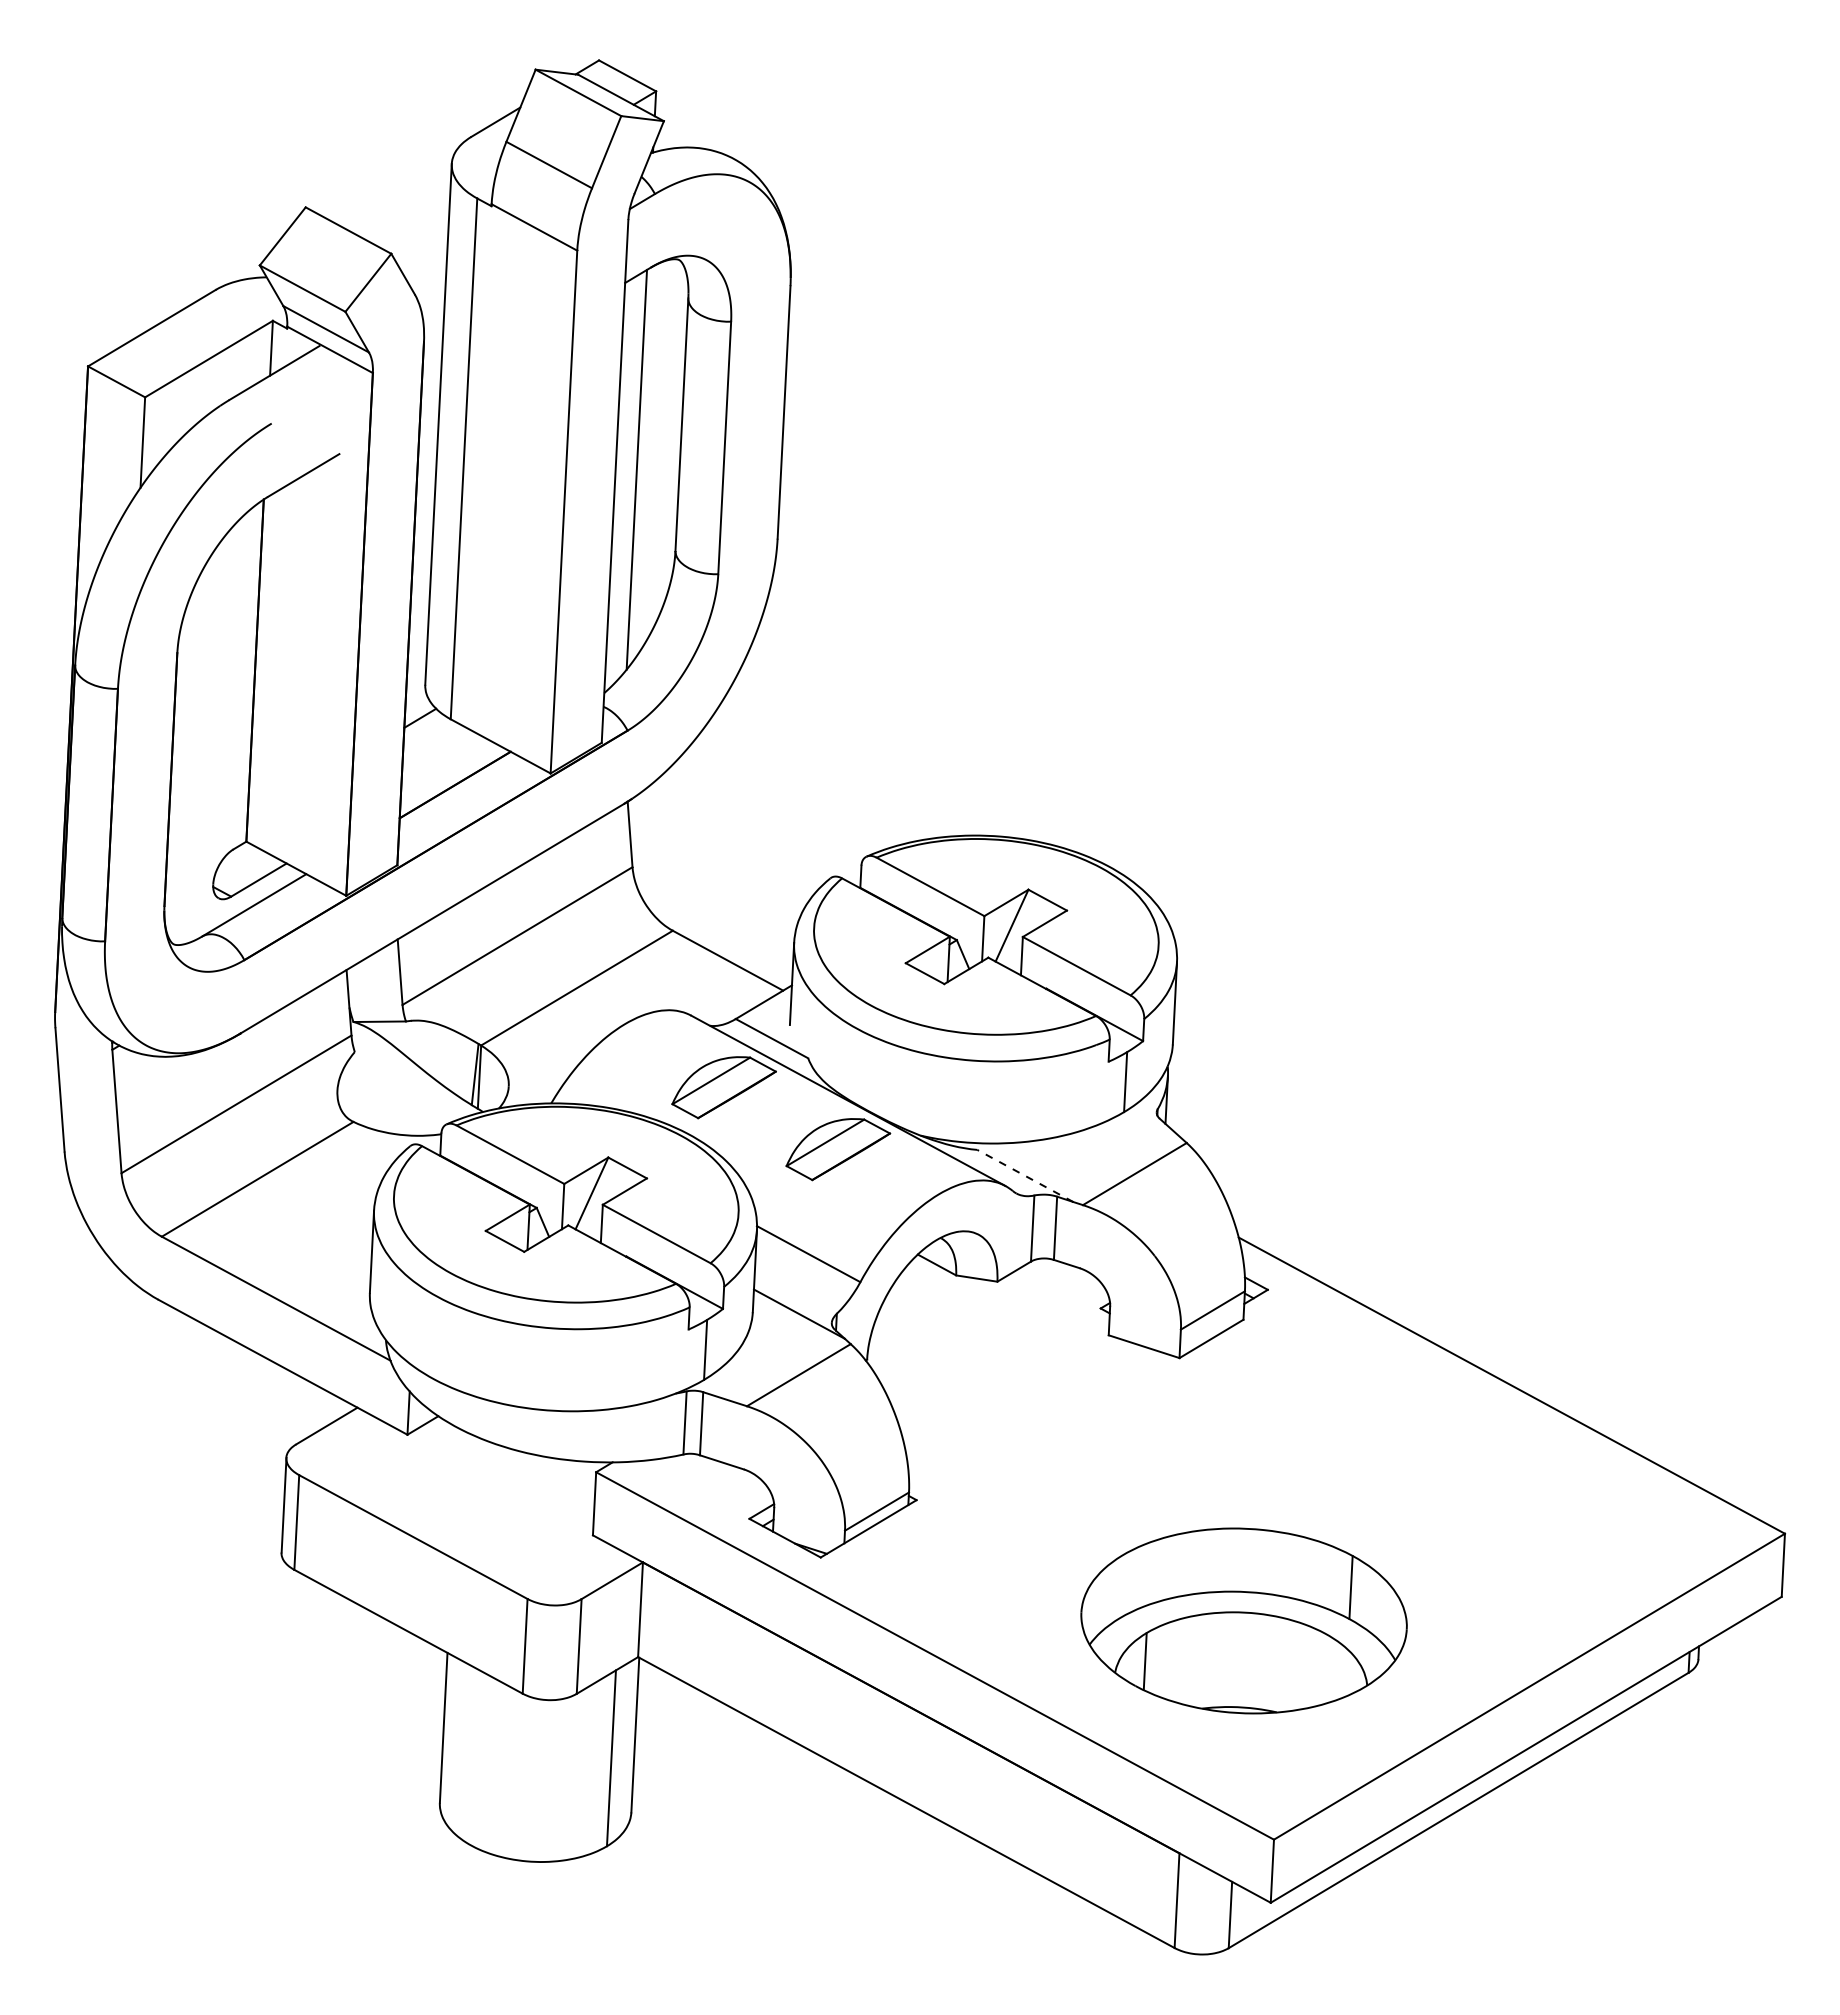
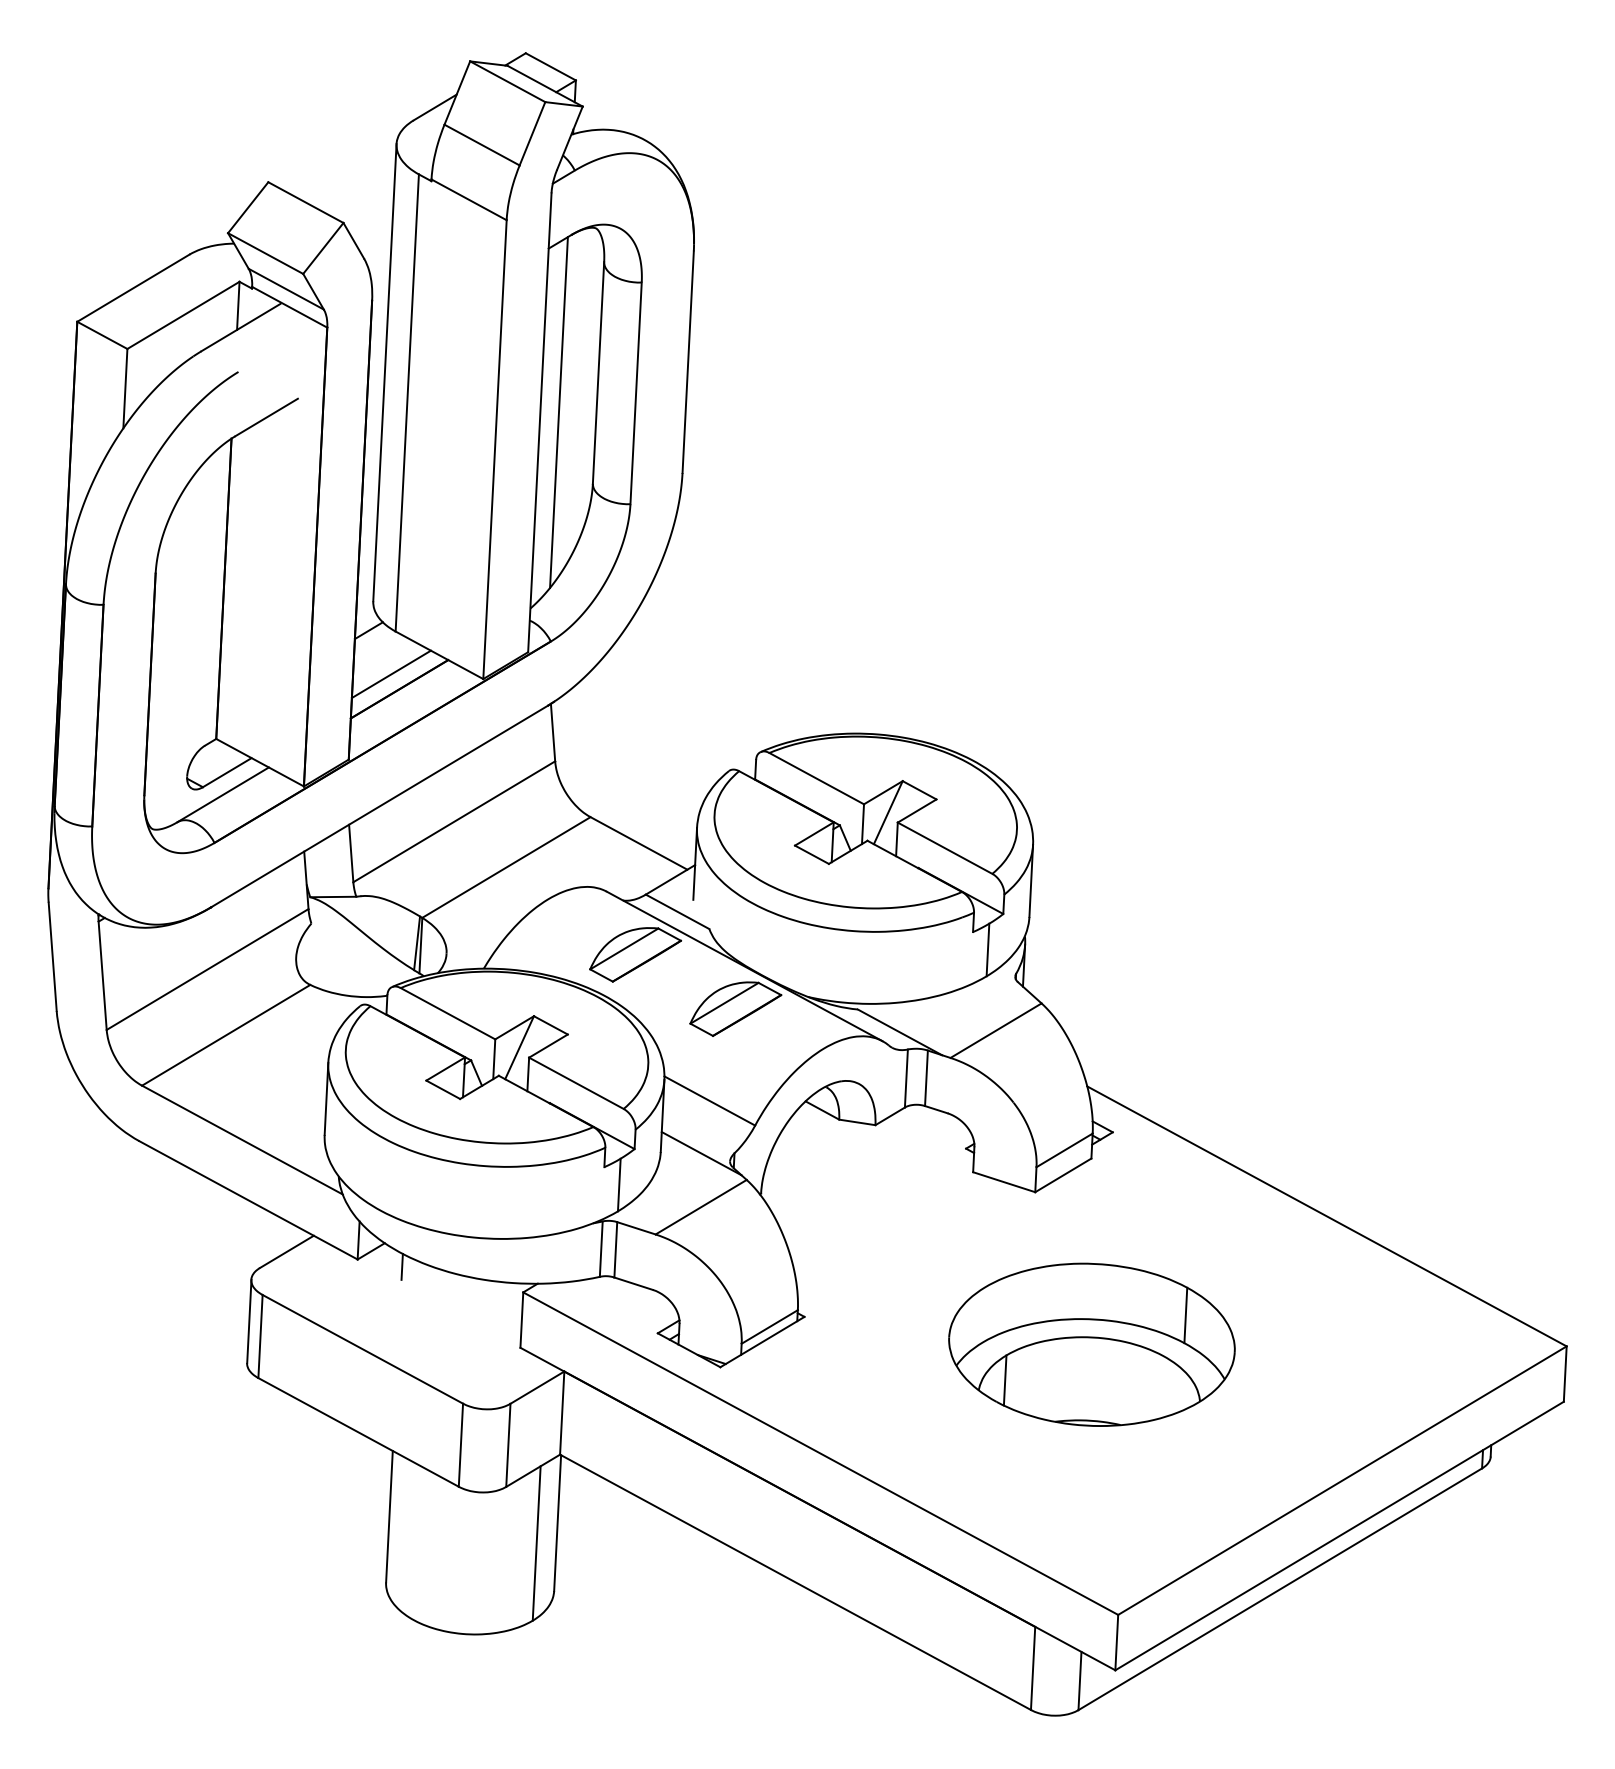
line: (445, 768) -> (391, 674), added
line: (1025, 1175) -> (900, 1031), dashed -> solid
line: (458, 1442) -> (402, 1266), added
part: (1243, 1620) -> (1091, 1344), moved

